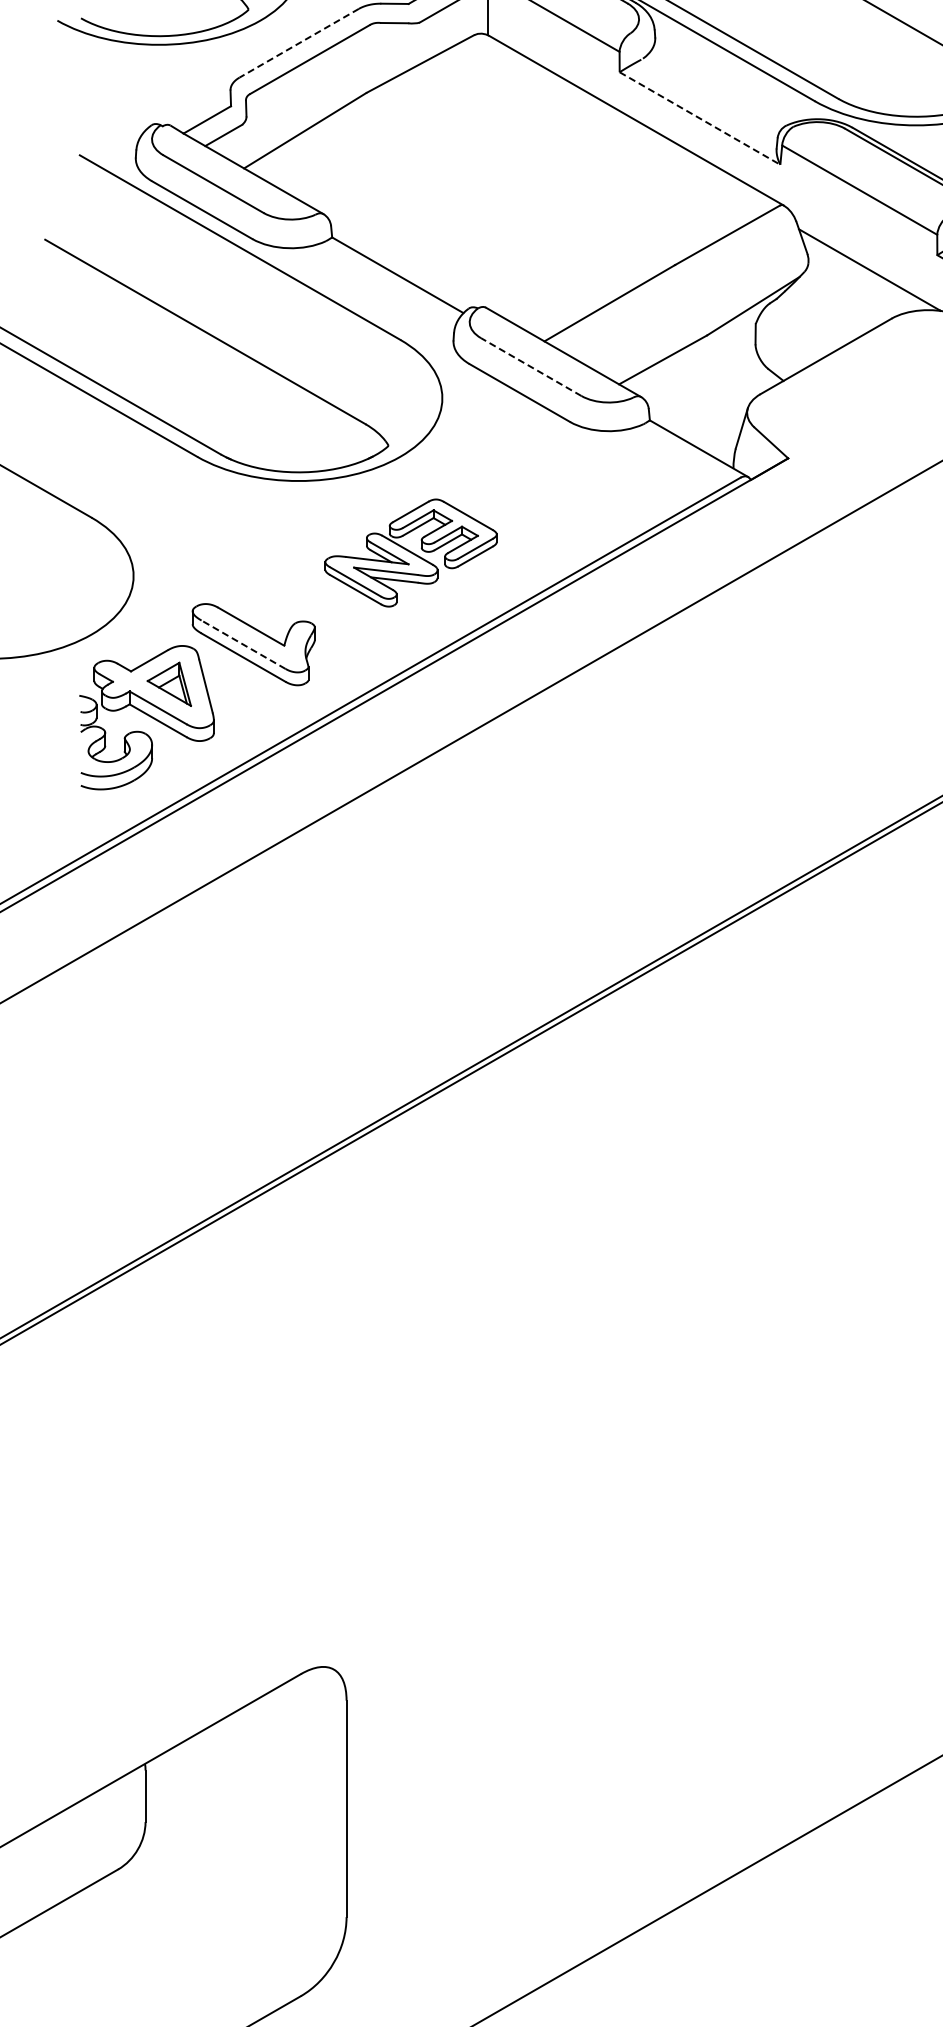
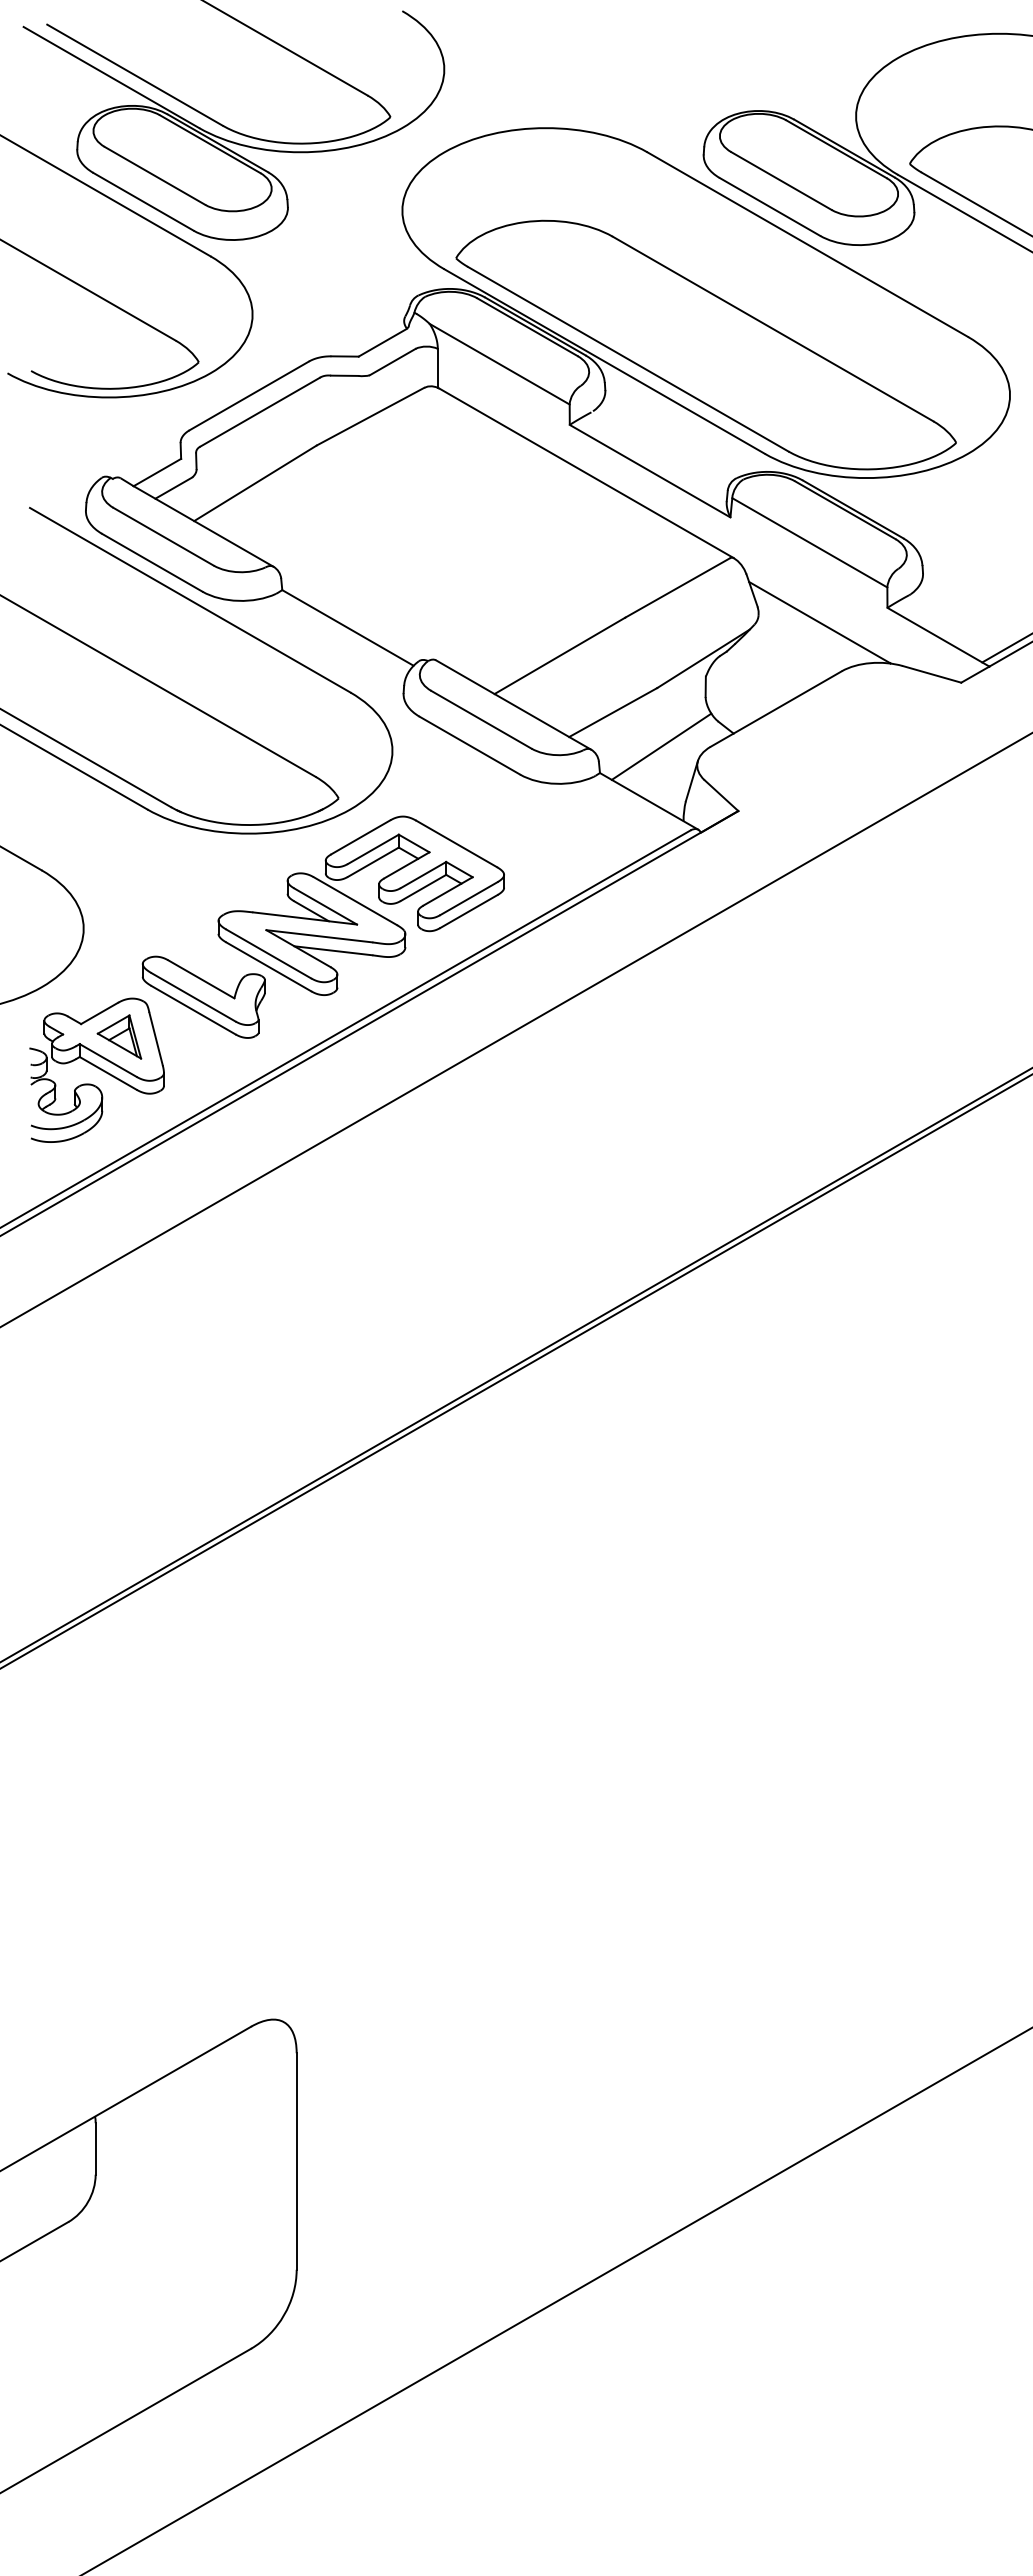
line: (299, 42) -> (249, 395), dashed -> solid
line: (700, 118) -> (650, 471), dashed -> solid
line: (531, 366) -> (481, 719), dashed -> solid
line: (711, 393) -> (661, 746), added
part: (410, 552) -> (360, 905), size x1.67
line: (243, 644) -> (193, 997), dashed -> solid

